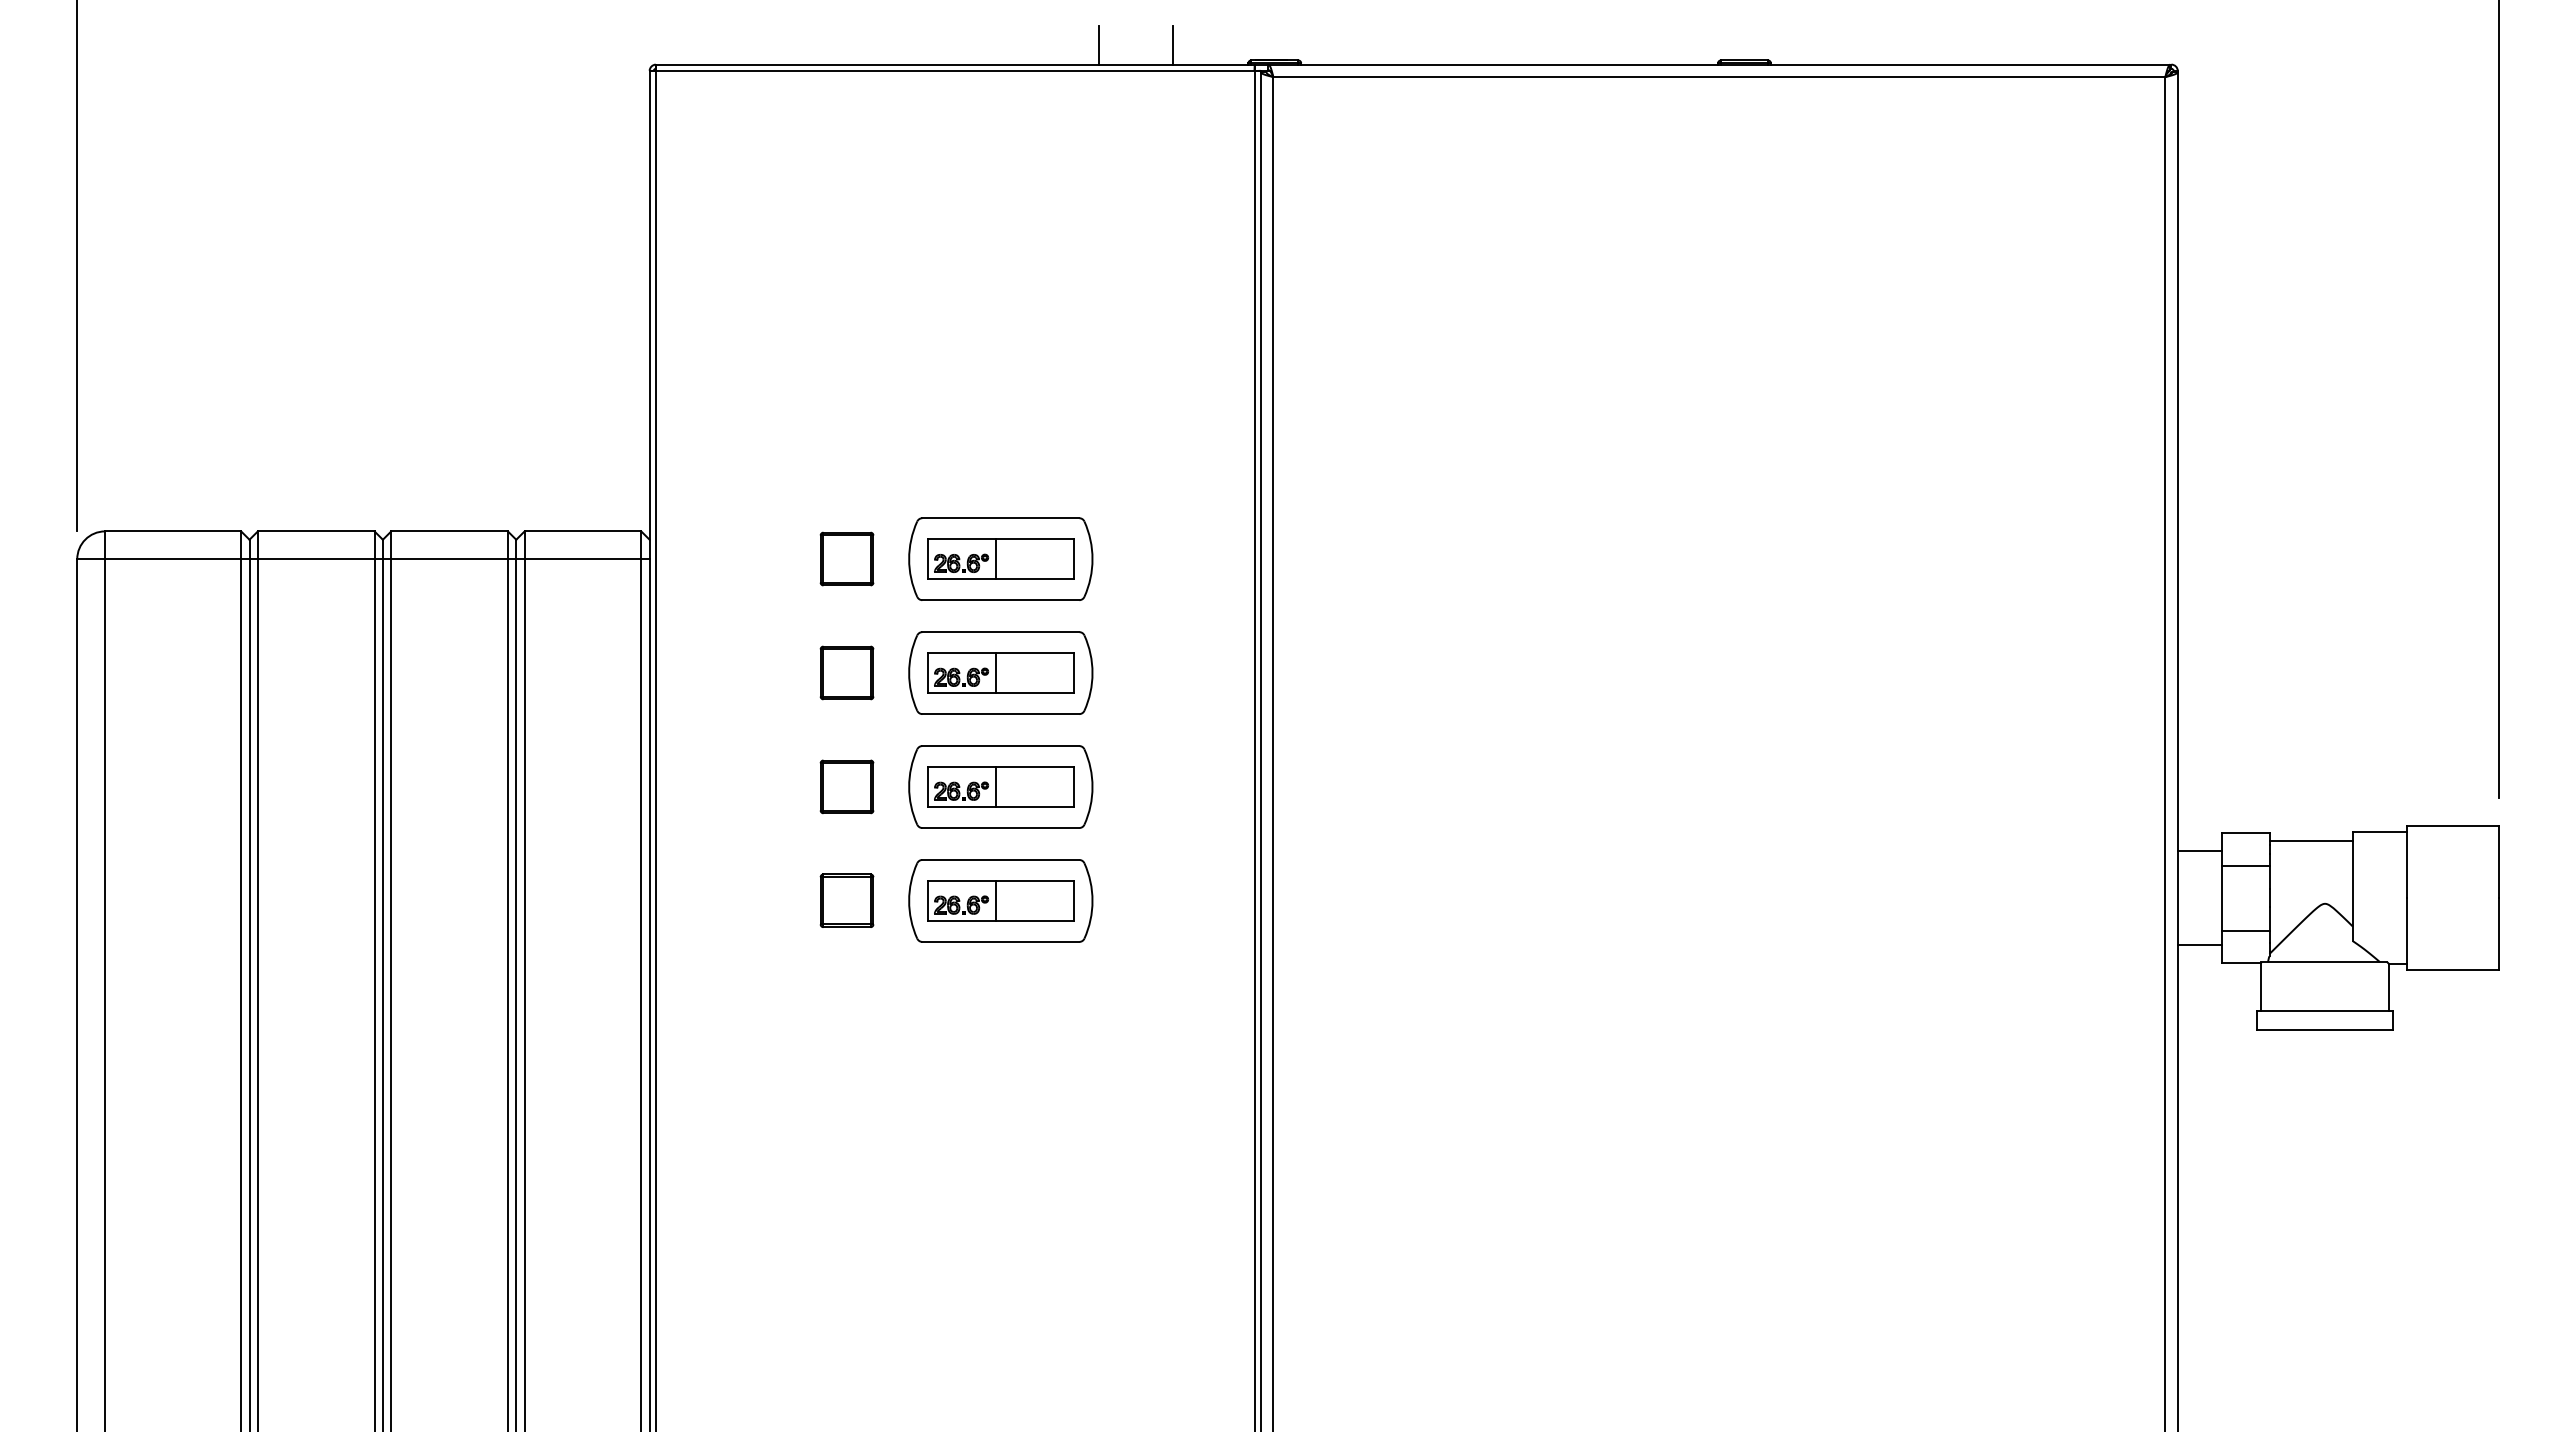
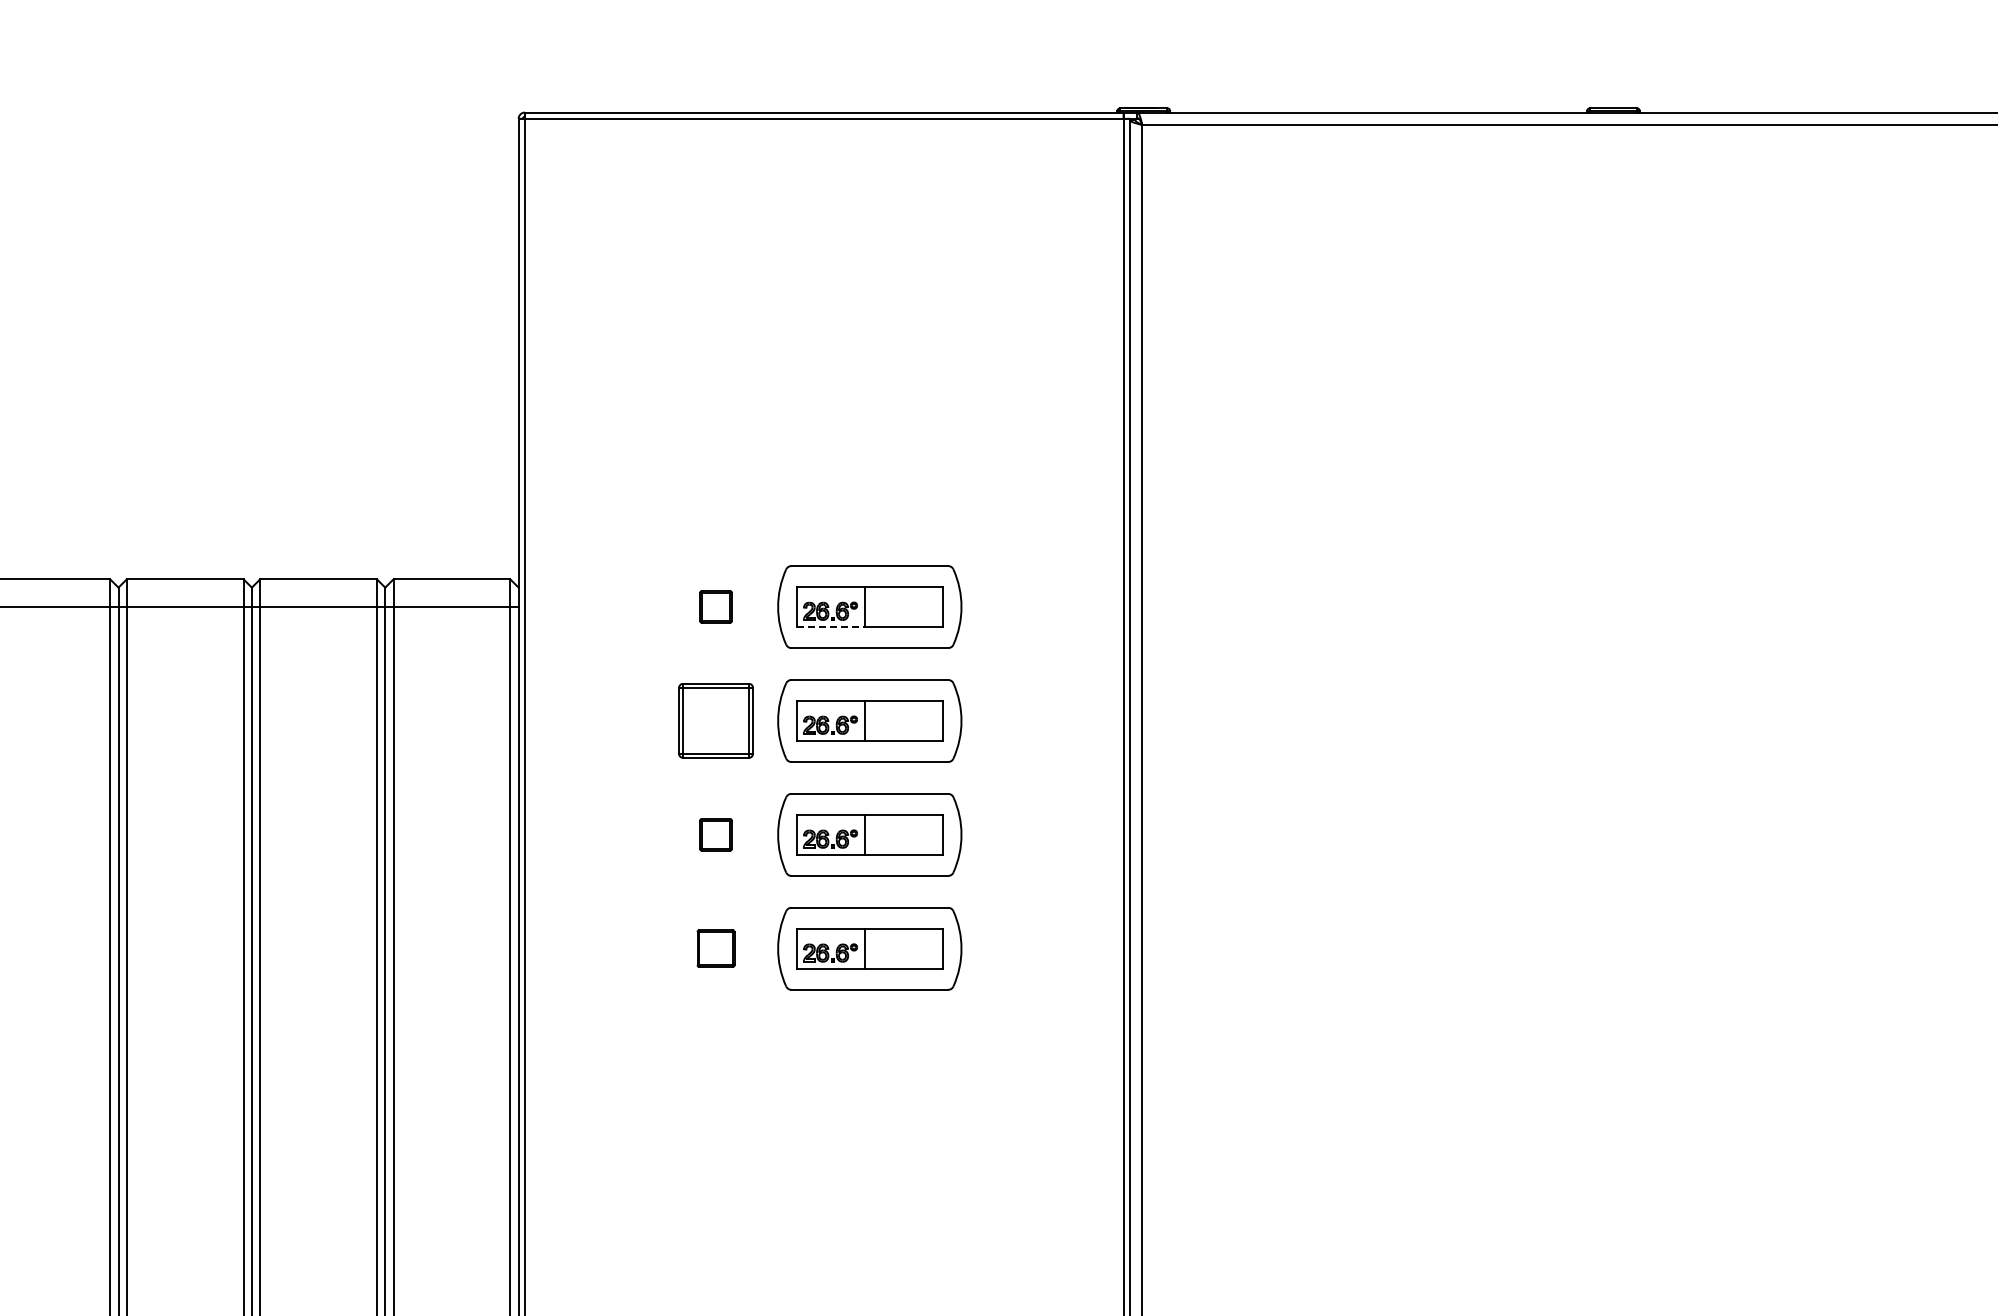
line: (1098, 45) -> (967, 93), removed
line: (1173, 45) -> (1042, 93), removed
part: (846, 558) -> (715, 606), size x0.6
line: (962, 579) -> (831, 627), solid -> dashed
part: (846, 672) -> (715, 720), size x1.4
part: (846, 786) -> (715, 834), size x0.6
part: (846, 900) -> (715, 948), size x0.7

